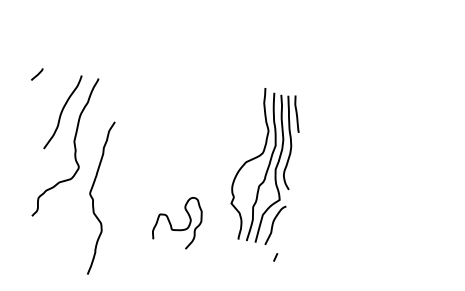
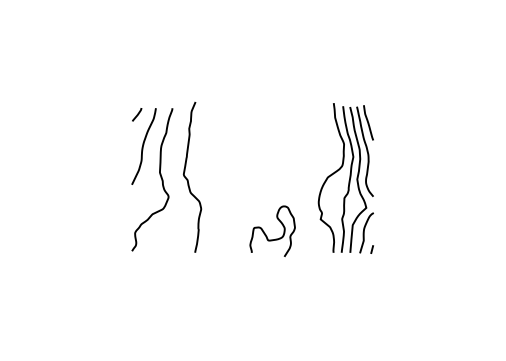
line: (37, 74) -> (137, 114), moved
part: (263, 166) -> (345, 178), moved
curve: (94, 199) -> (188, 179), moved

